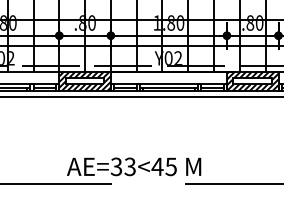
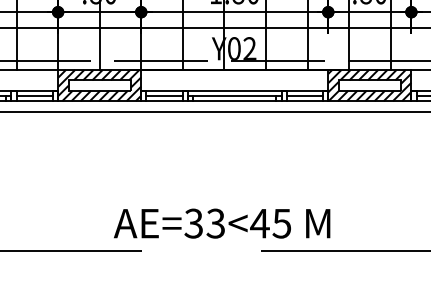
text: (134, 166) -> (222, 223), moved

